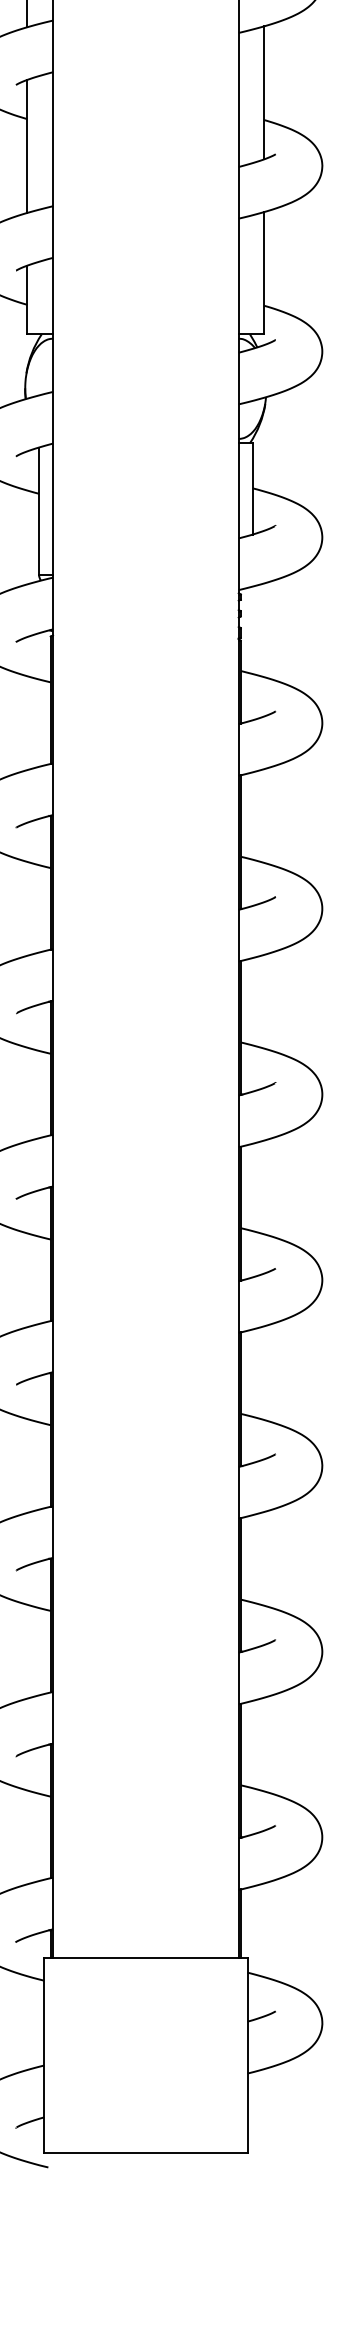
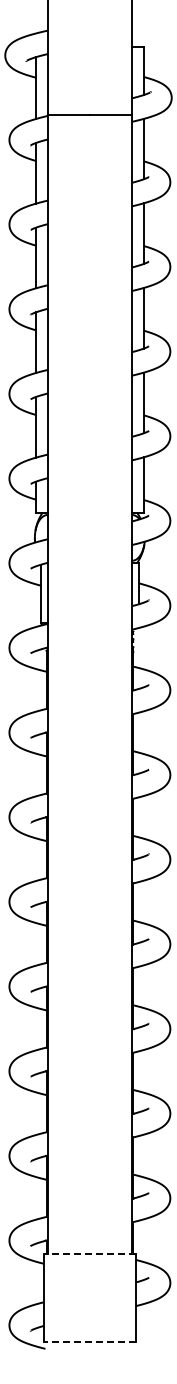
line: (144, 1958) -> (89, 1253), solid -> dashed
line: (144, 2153) -> (89, 1342), solid -> dashed

